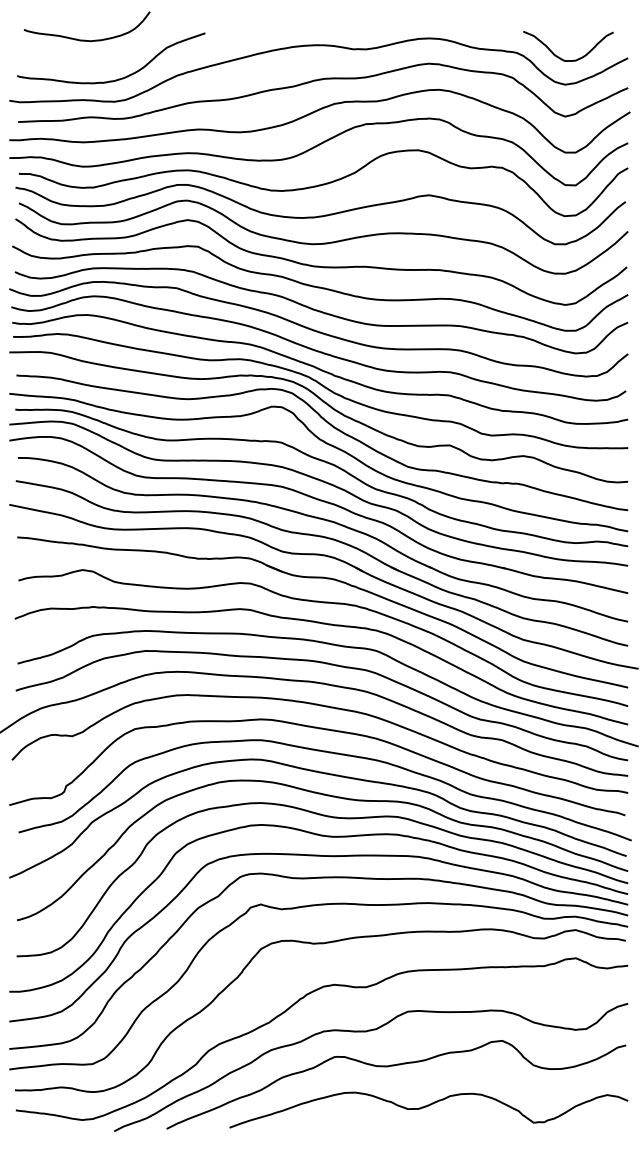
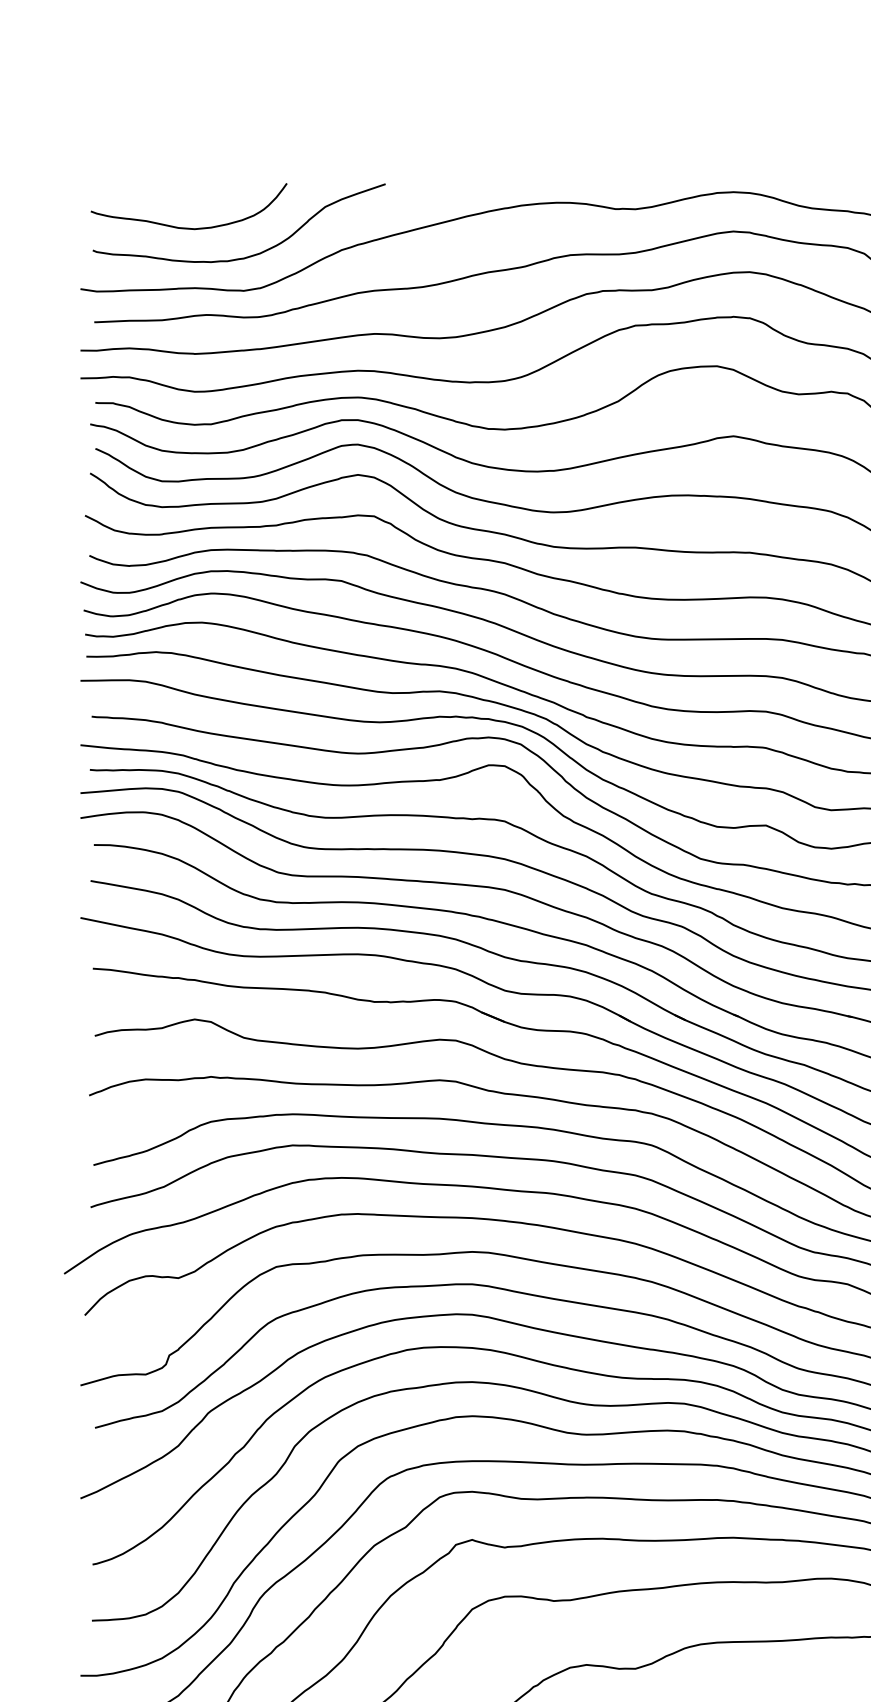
curve: (85, 39) -> (186, 226), moved

